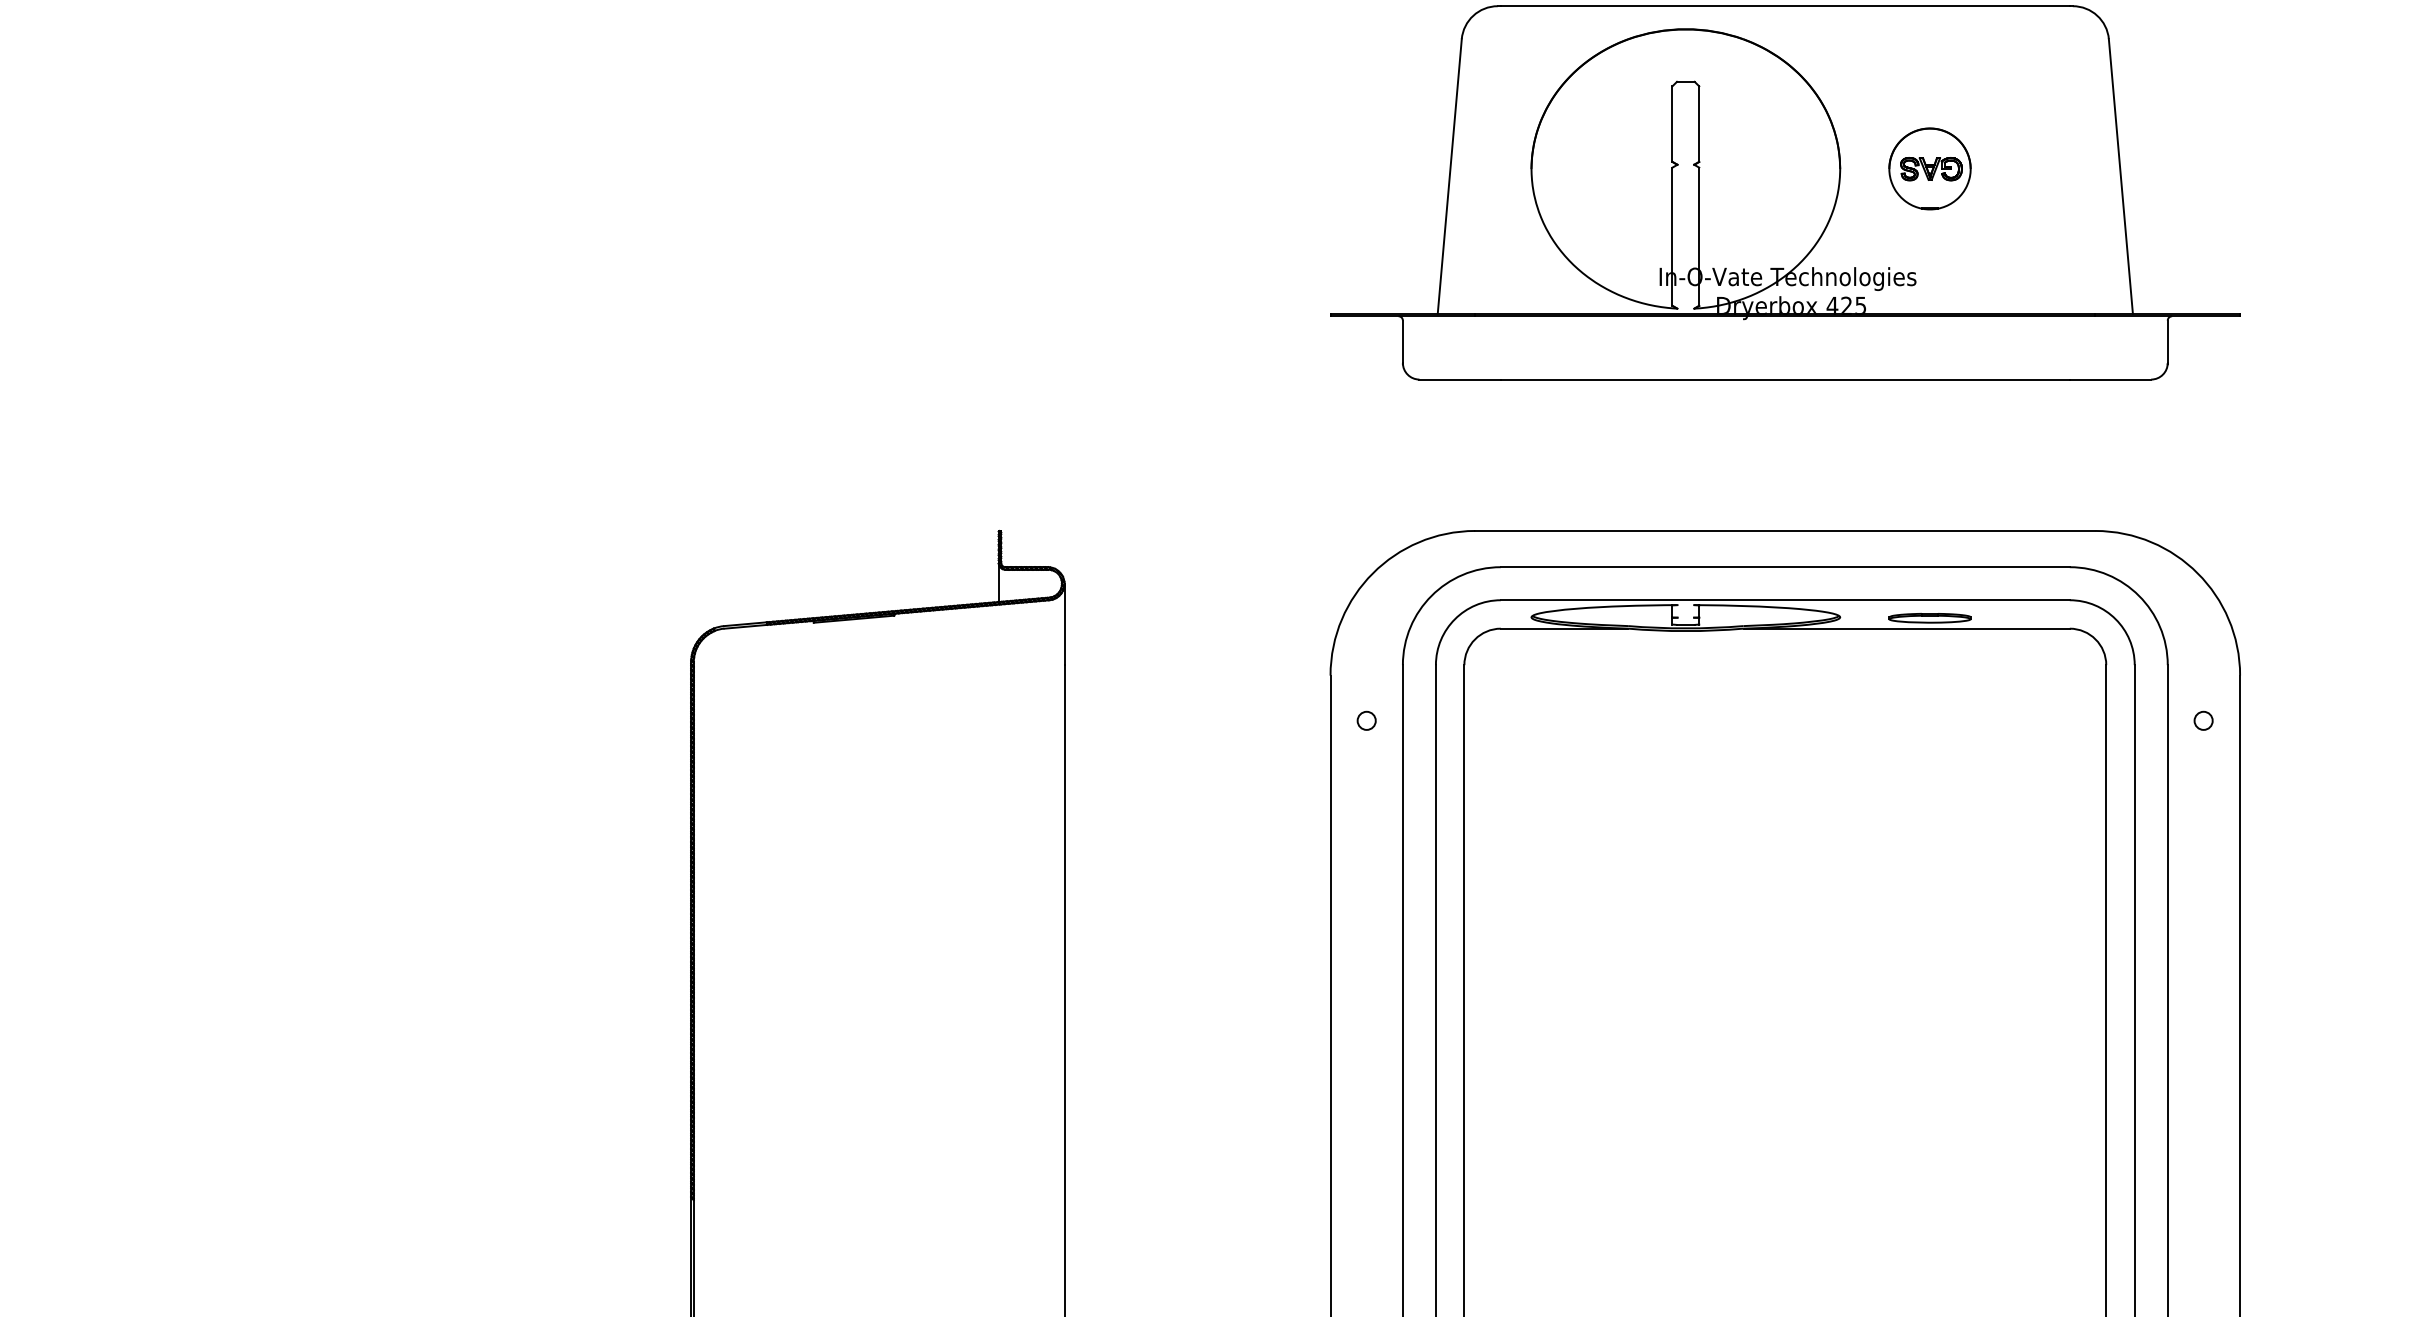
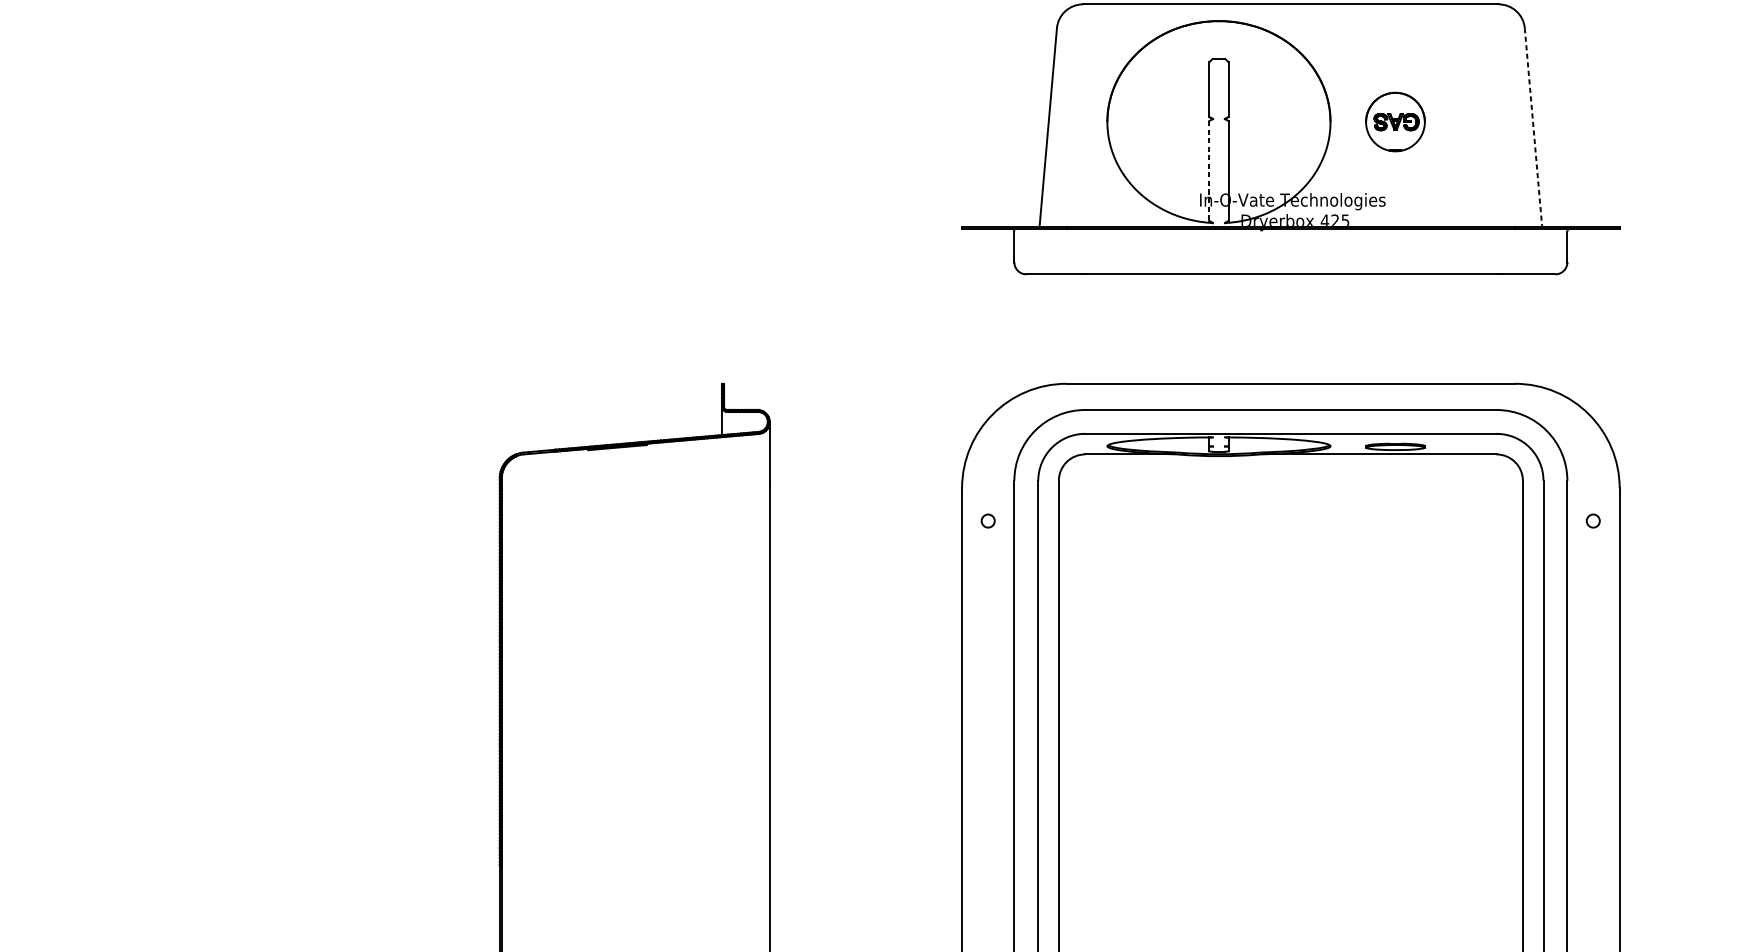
line: (2120, 176) -> (1533, 127), solid -> dashed
line: (1672, 237) -> (1209, 171), solid -> dashed

